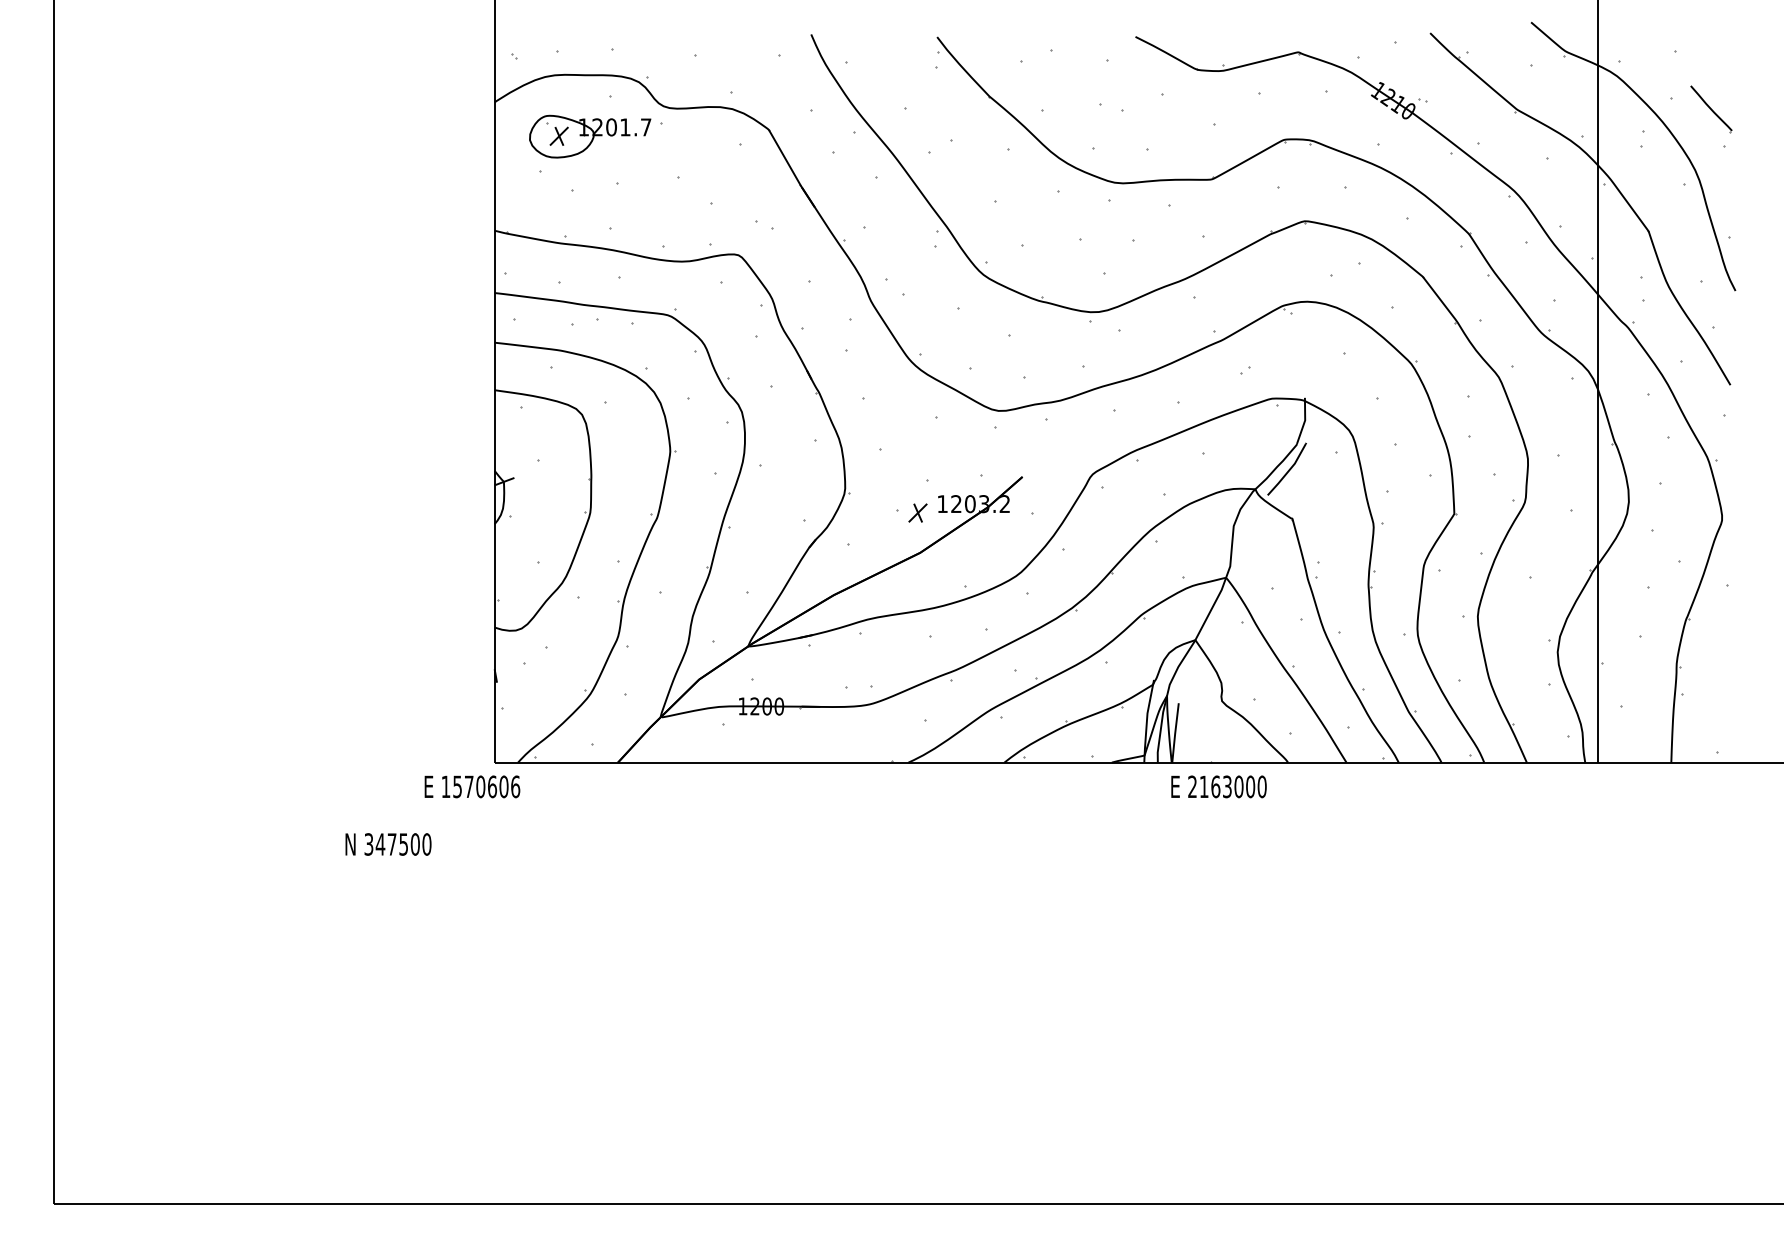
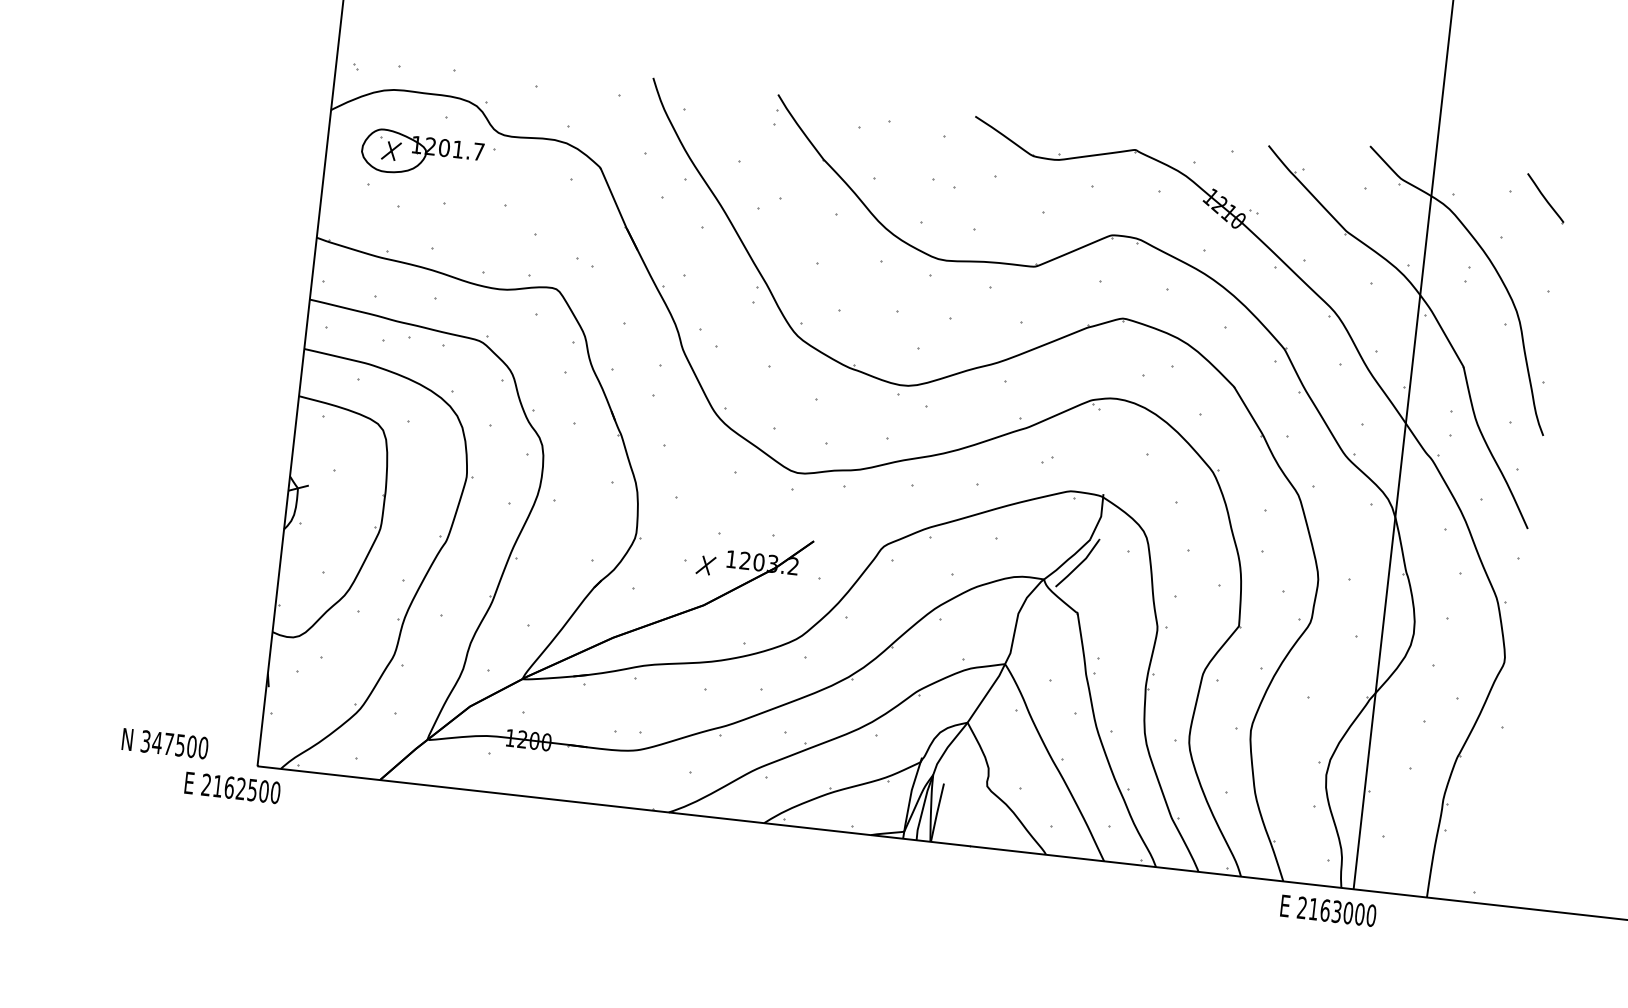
part: (1711, 109) -> (1545, 199), moved
text: (480, 786) -> (240, 788), 1570606 -> 2162500
text: (1218, 786) -> (1328, 910), moved
text: (388, 844) -> (165, 743), moved

